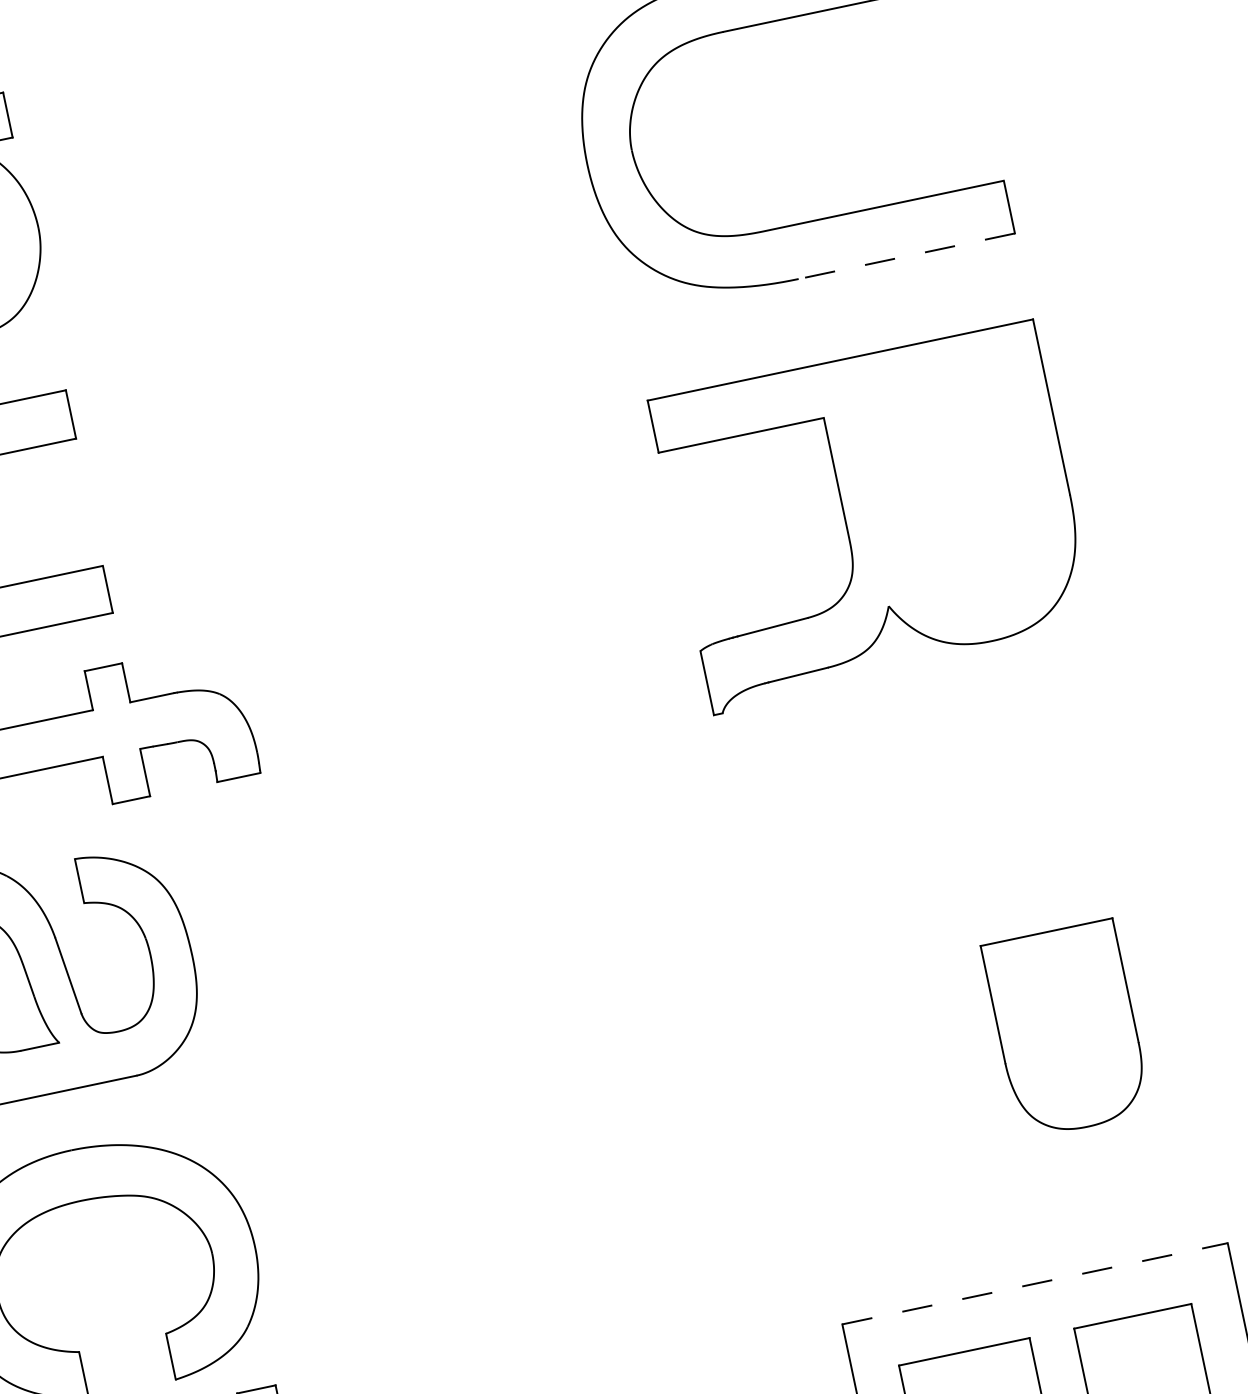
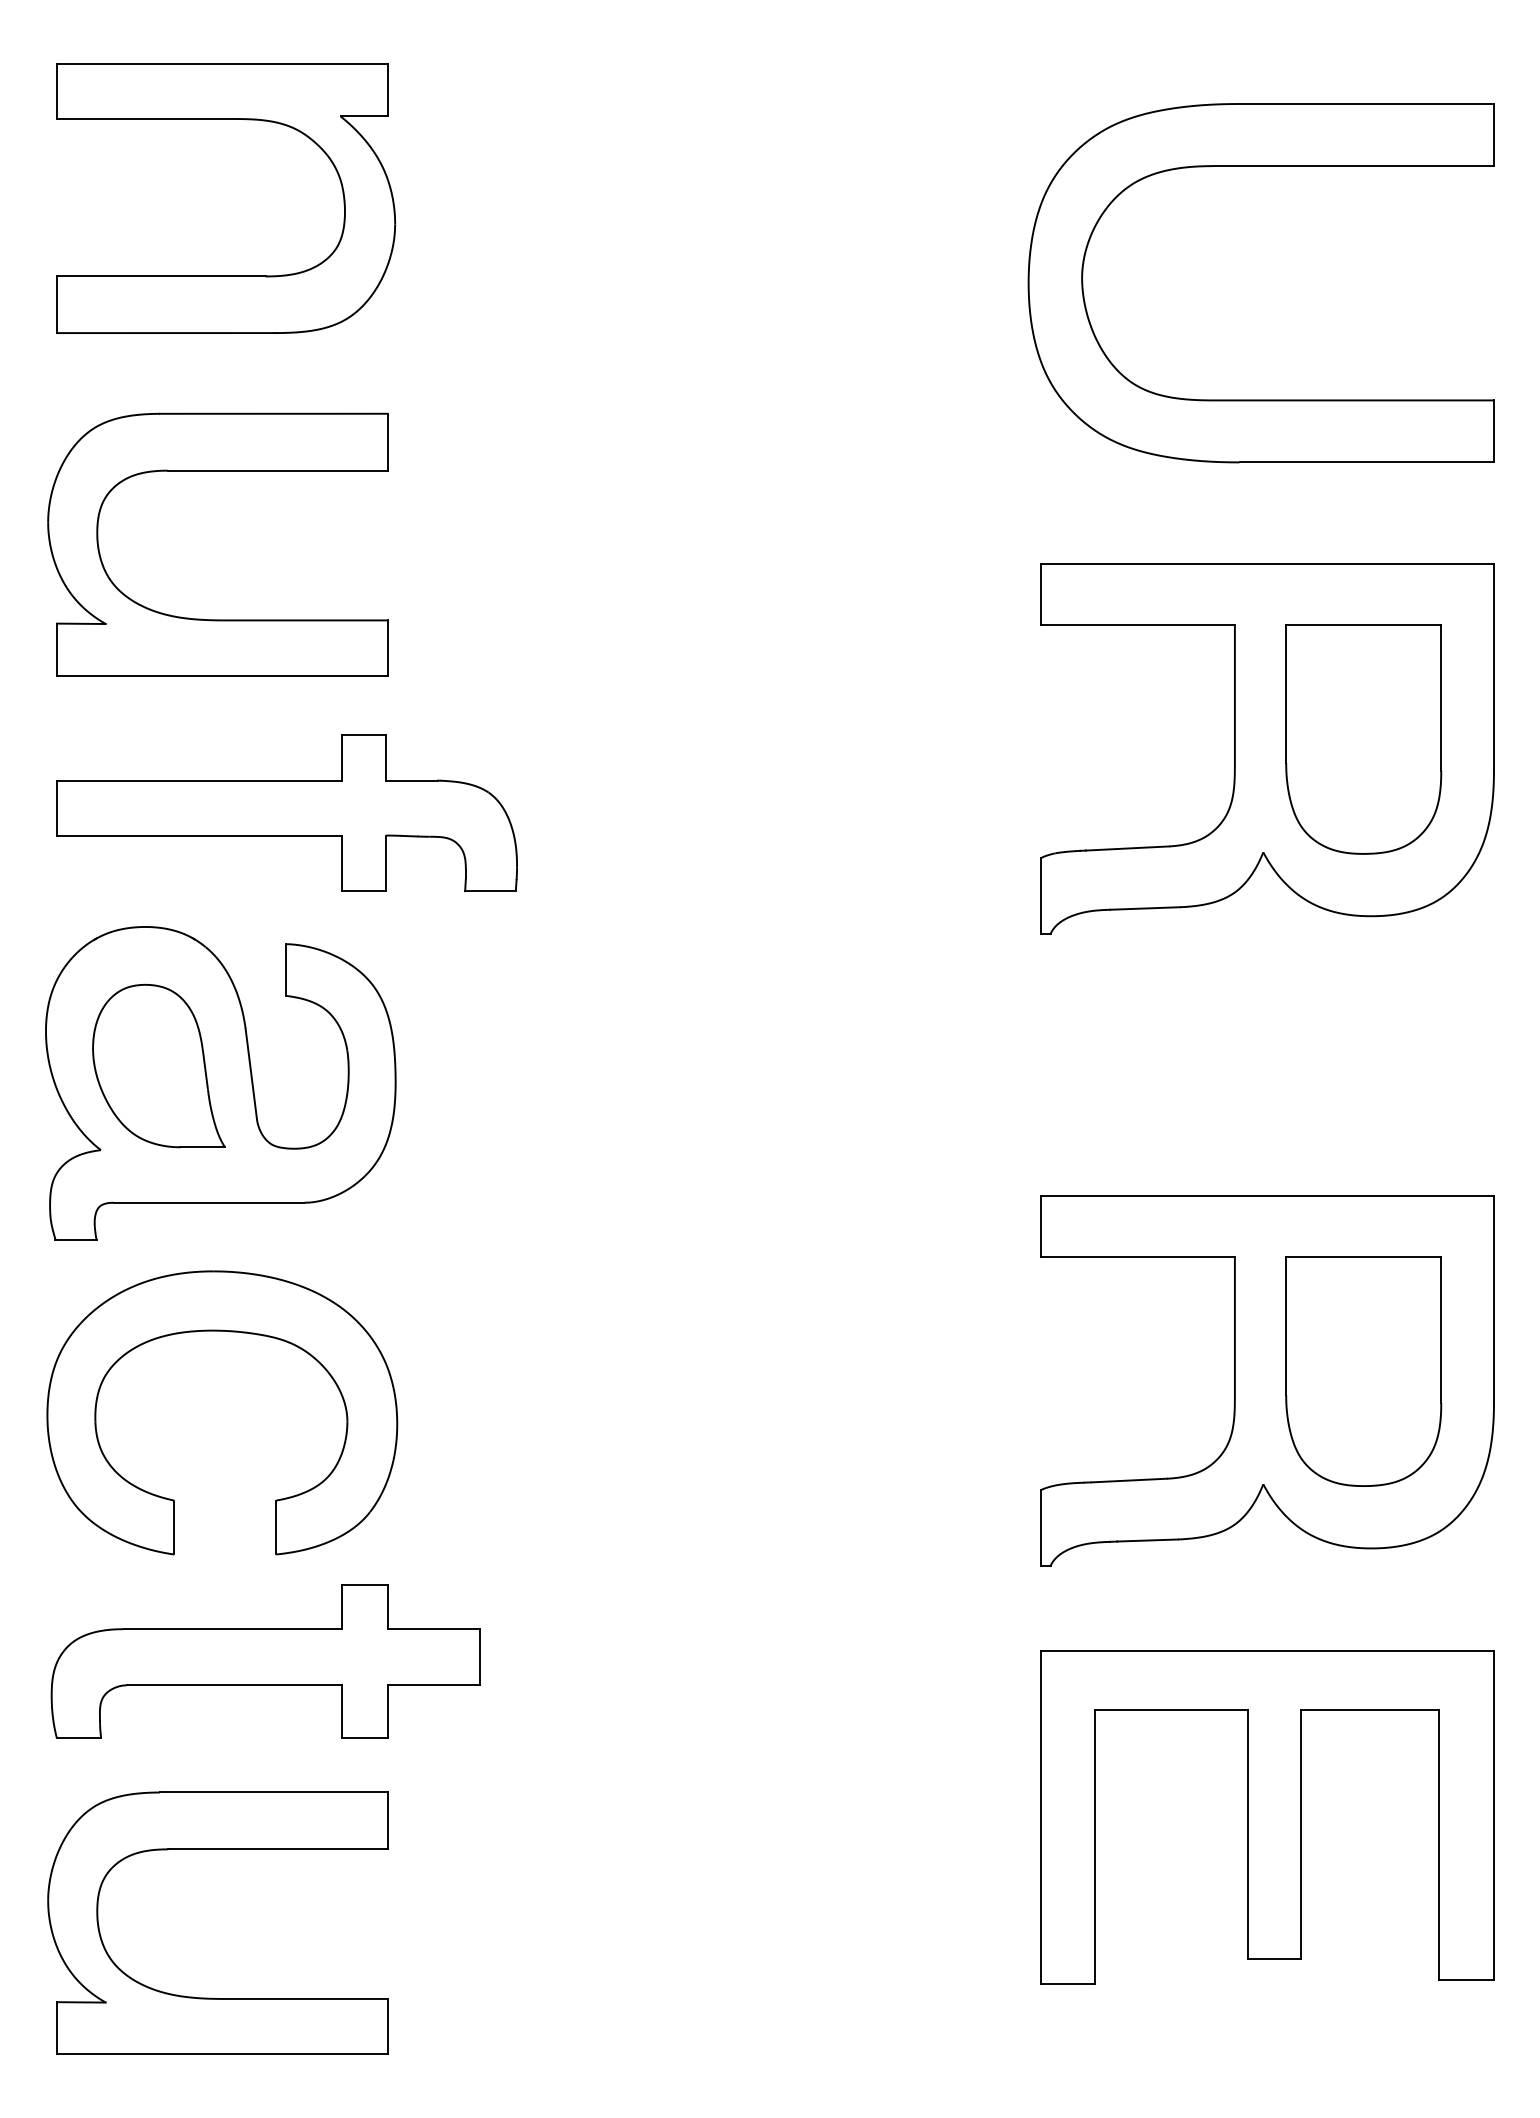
line: (906, 256) -> (1366, 462), dashed -> solid
part: (953, 492) -> (1363, 739), added
part: (986, 1054) -> (1267, 1380), added
line: (1035, 1283) -> (1267, 1650), dashed -> solid

